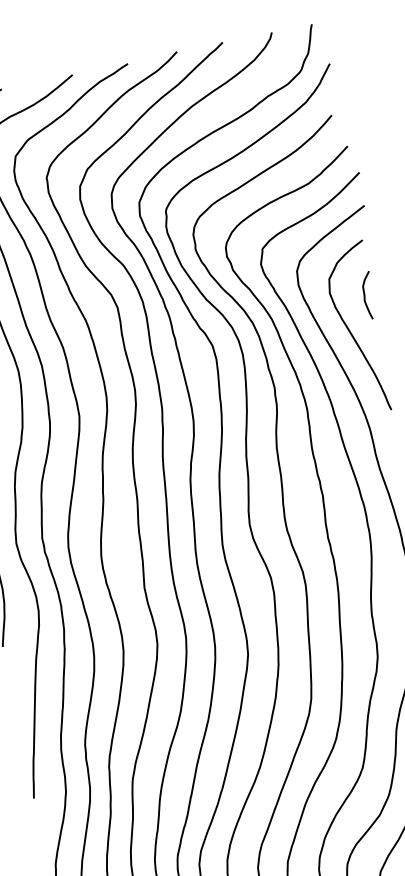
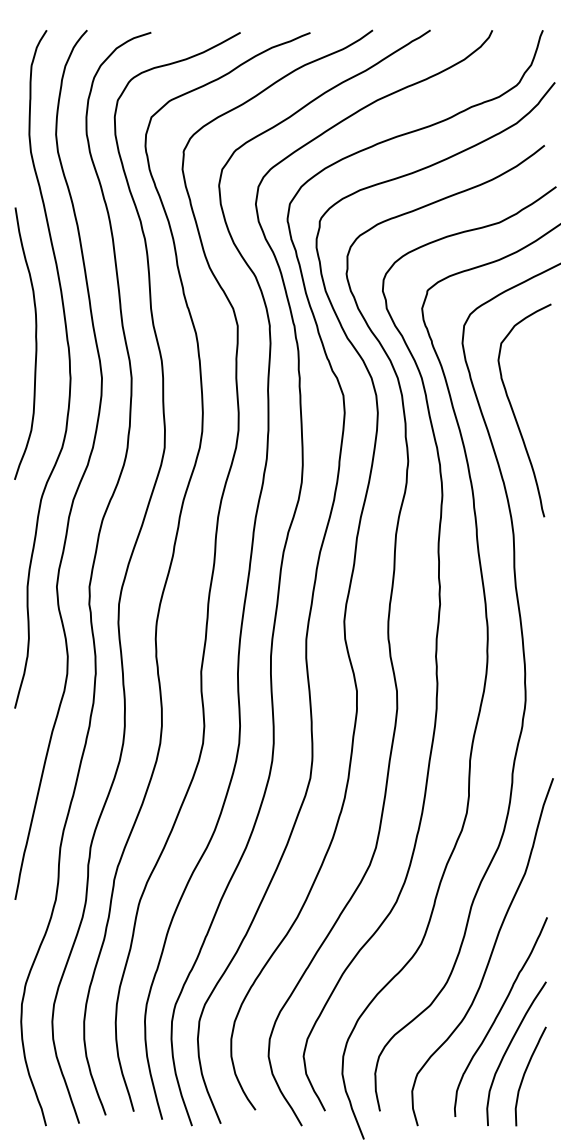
curve: (365, 295) -> (540, 372), removed

